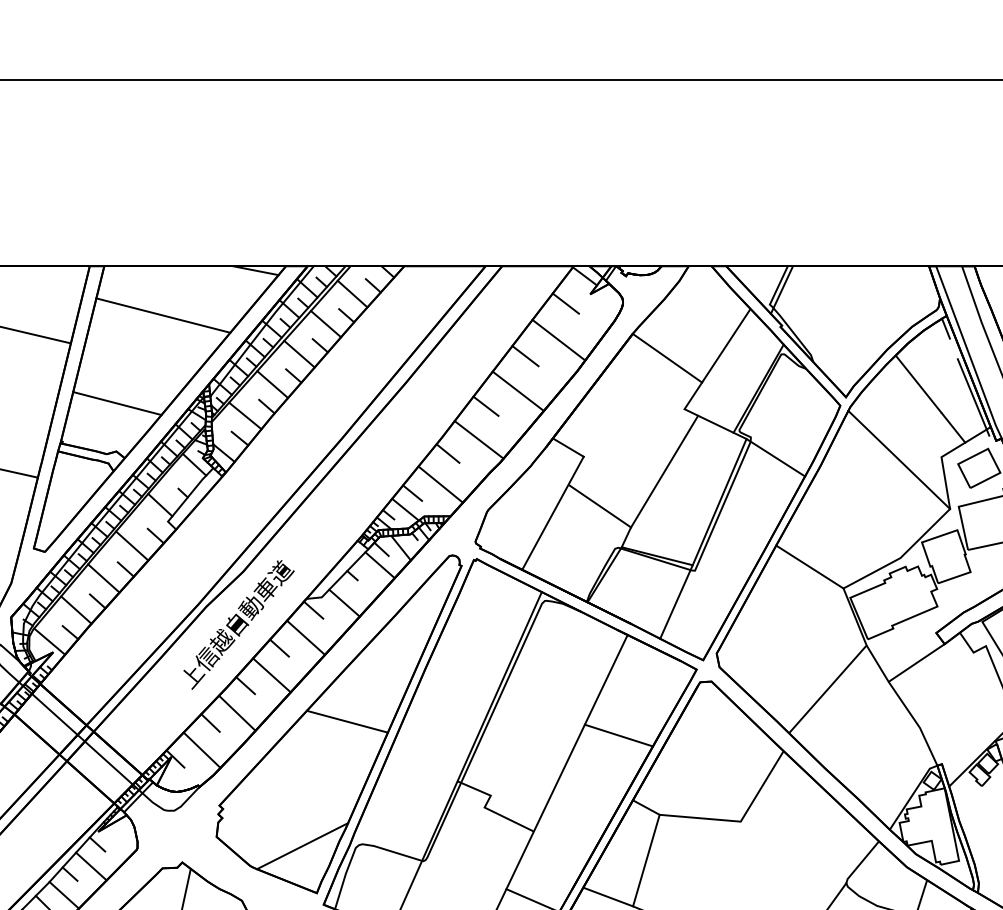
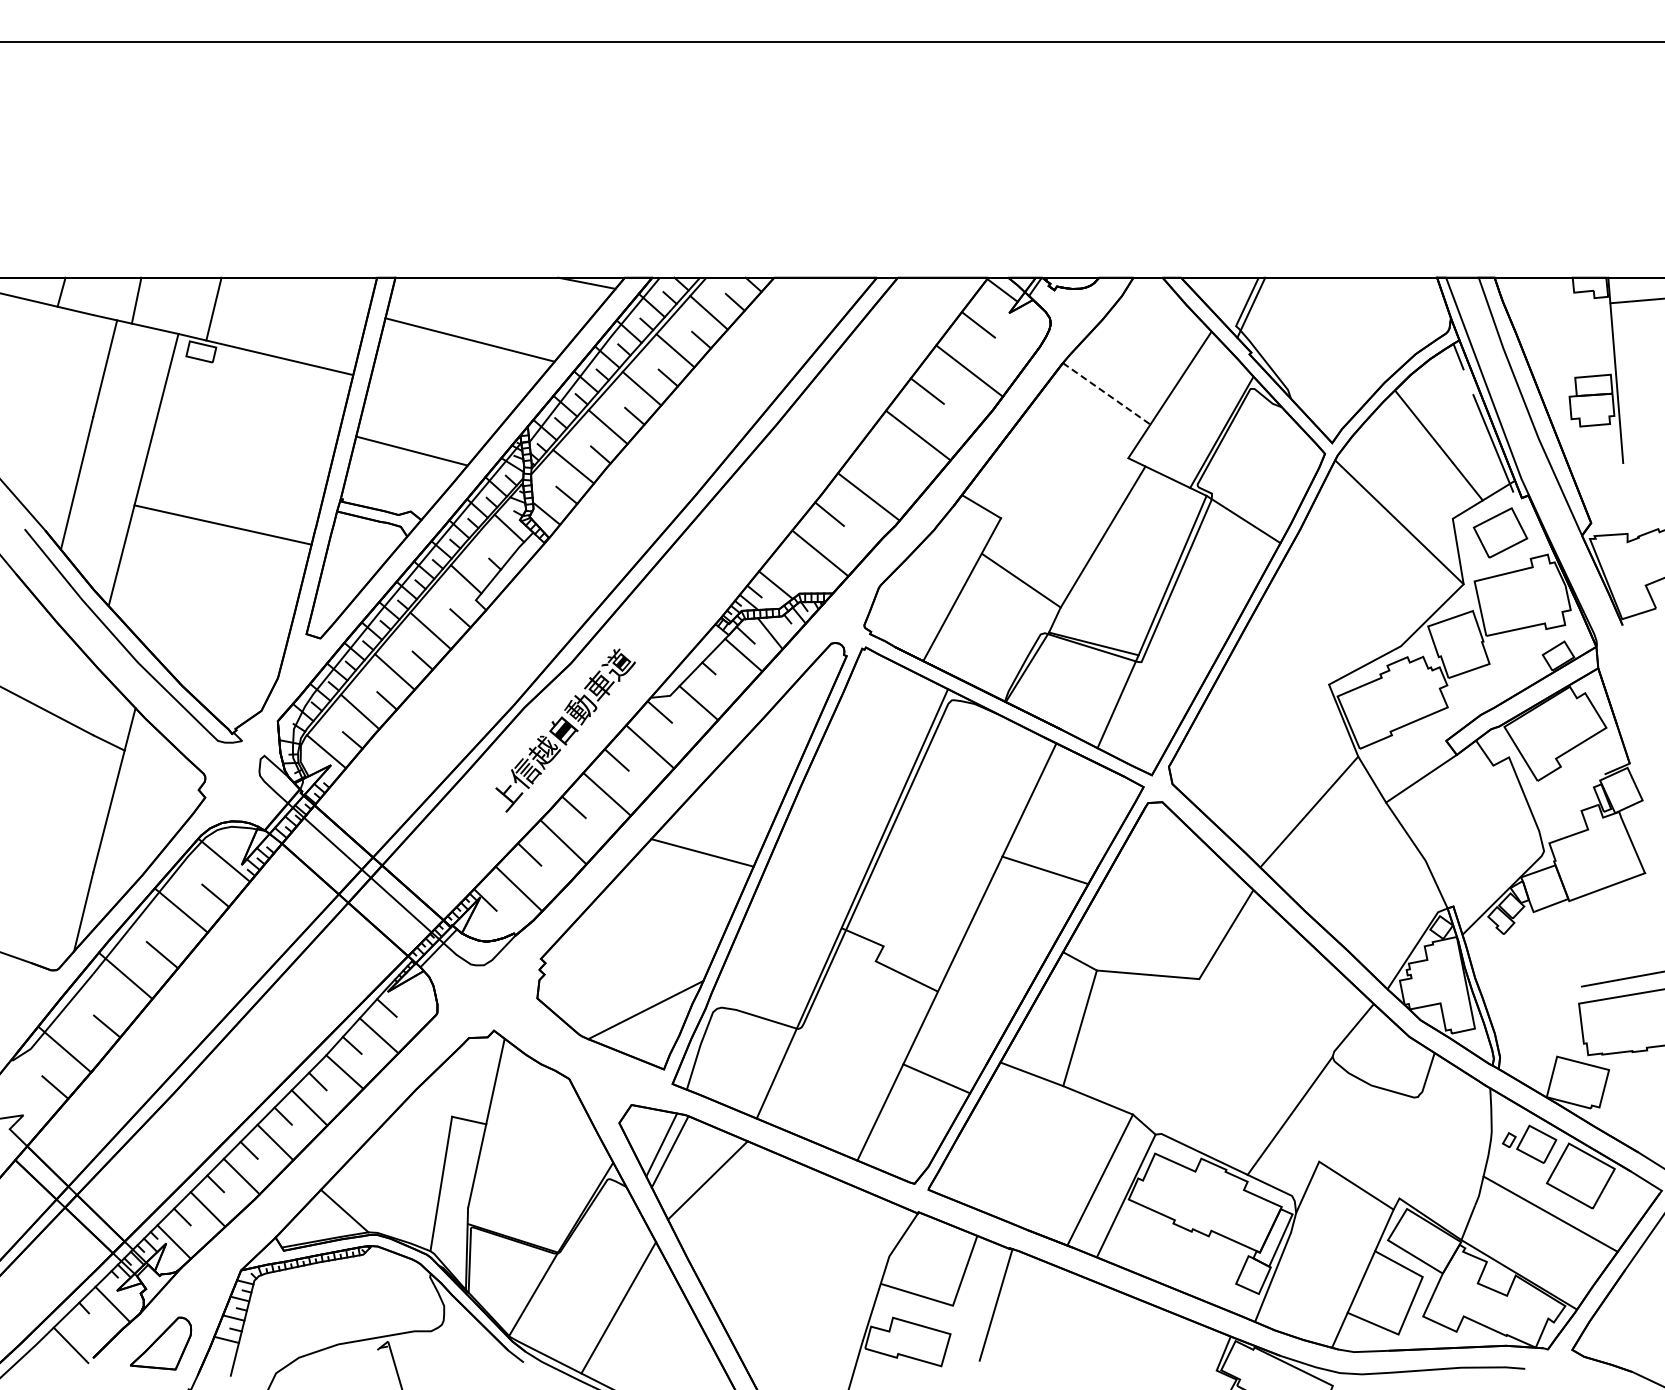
line: (668, 358) -> (1107, 394), solid -> dashed
line: (485, 406) -> (877, 454), removed
line: (412, 493) -> (784, 564), removed
line: (809, 567) -> (1286, 657), removed

